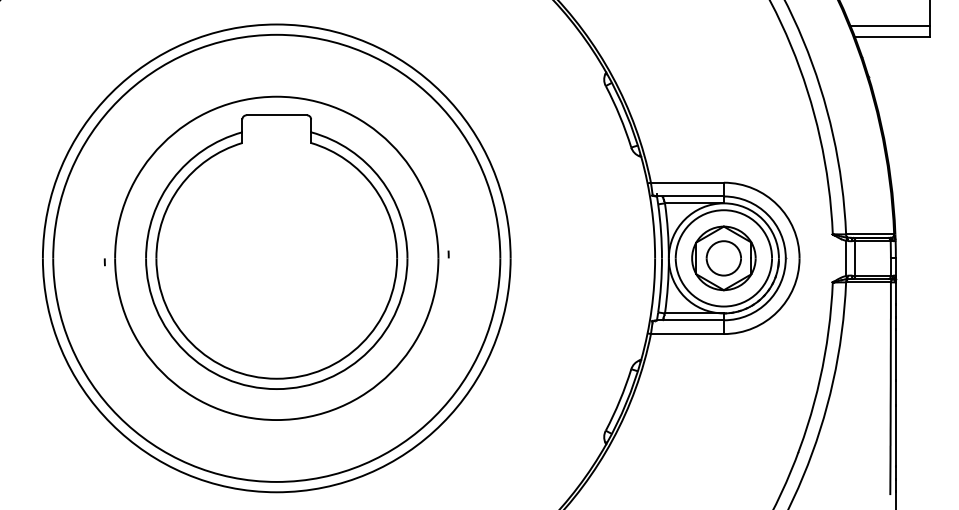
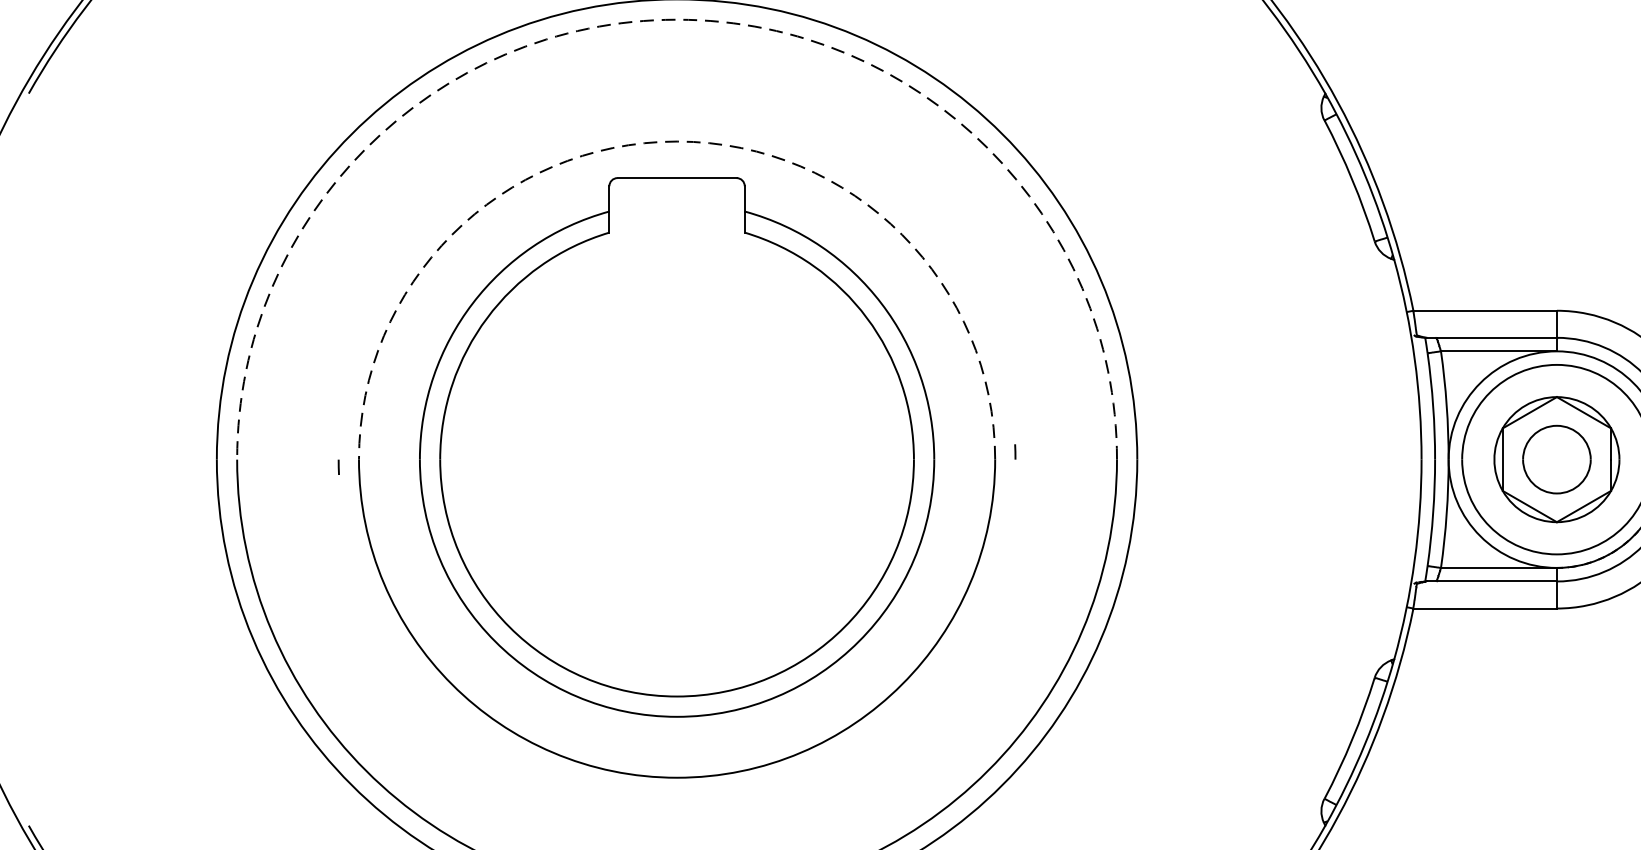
arc: (276, 34) -> (676, 19), solid -> dashed
arc: (276, 96) -> (676, 141), solid -> dashed

